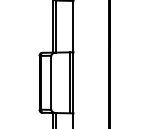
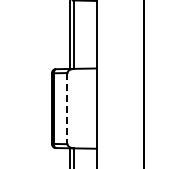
line: (51, 82) -> (67, 108), solid -> dashed
line: (70, 82) -> (92, 108), removed

